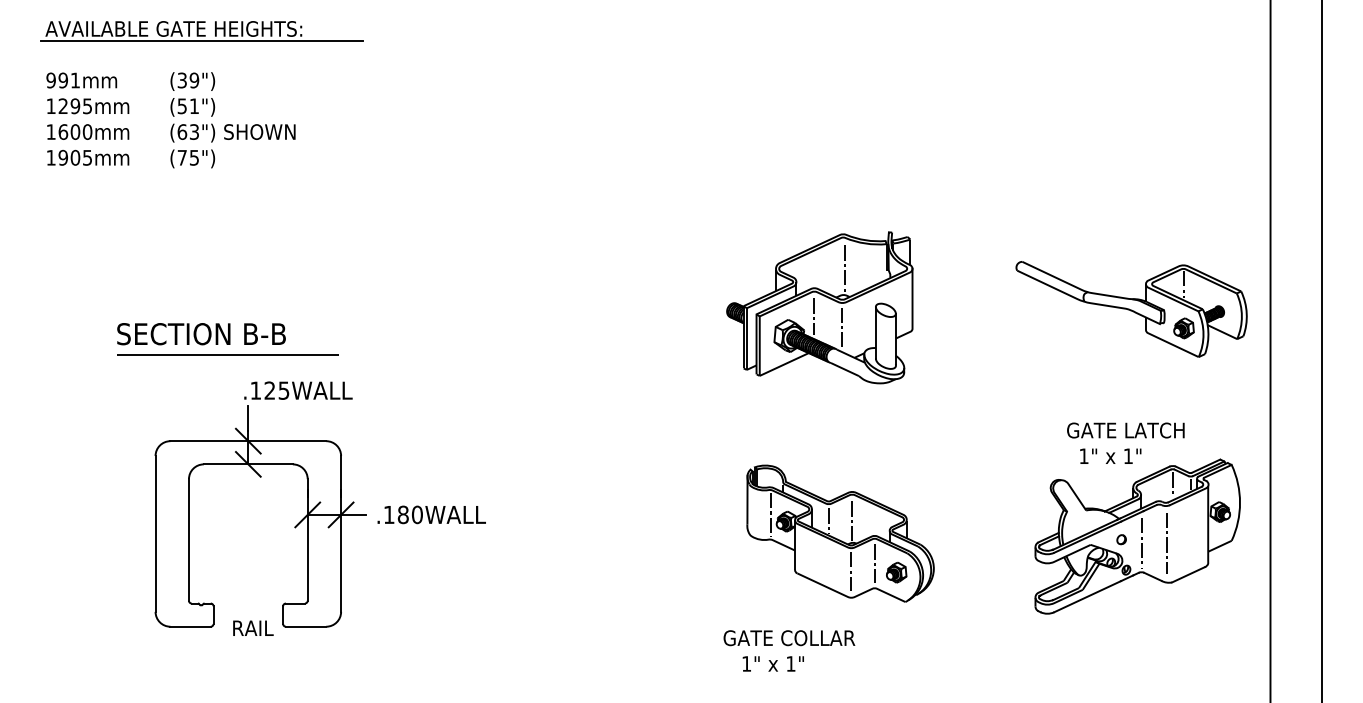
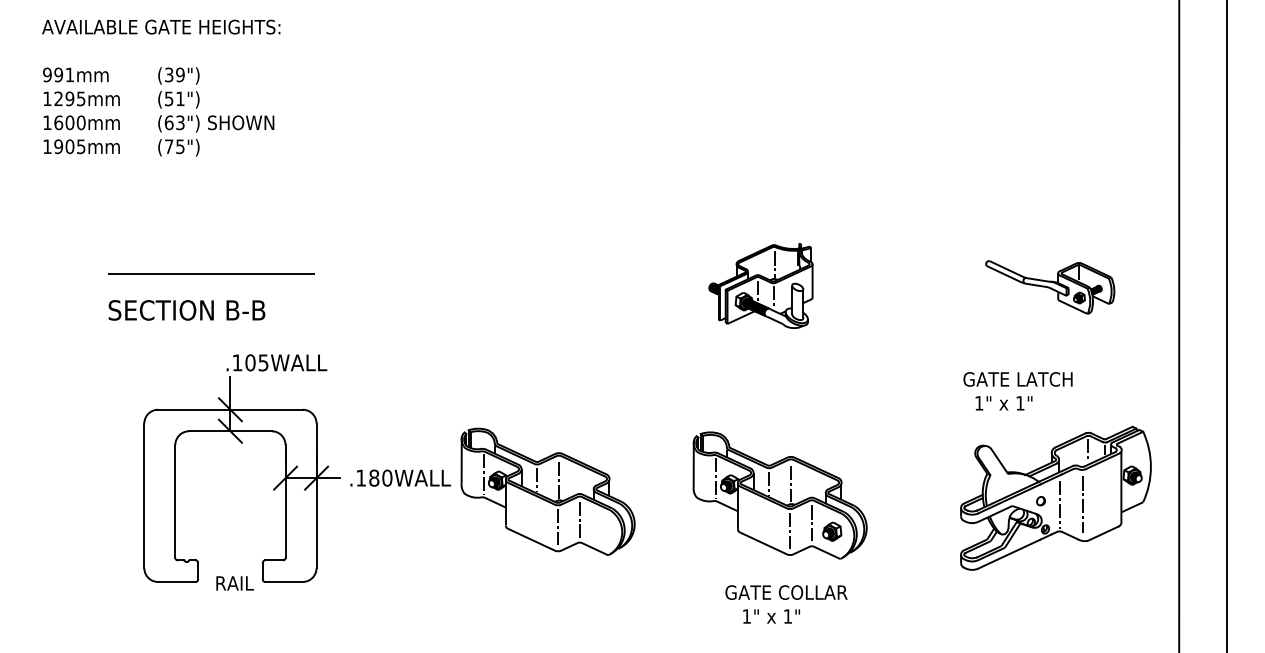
line: (201, 40) -> (186, 37), removed
part: (819, 307) -> (760, 285), size x0.6
part: (1131, 309) -> (1050, 287), size x0.6
line: (227, 354) -> (211, 273), moved
text: (269, 390) -> (250, 362), .125WALL -> .105WALL
text: (1125, 442) -> (1017, 390), moved
part: (590, 529) -> (548, 491), added
text: (789, 650) -> (786, 604), moved

